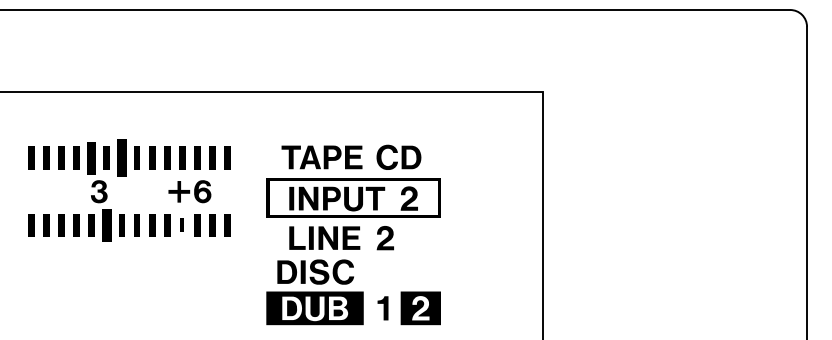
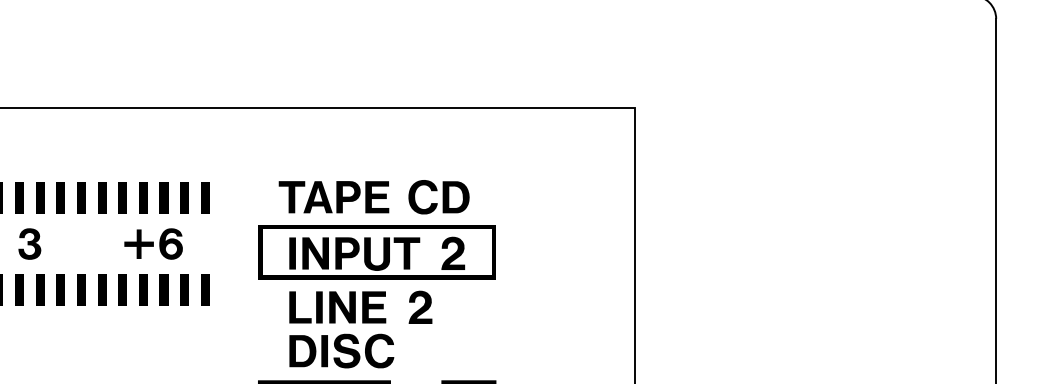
part: (91, 157) -> (19, 197), size x0.71
part: (121, 157) -> (60, 197), size x0.62
part: (106, 225) -> (39, 290), size x0.71
part: (182, 225) -> (143, 290), size x1.67
part: (315, 271) -> (341, 350), moved

